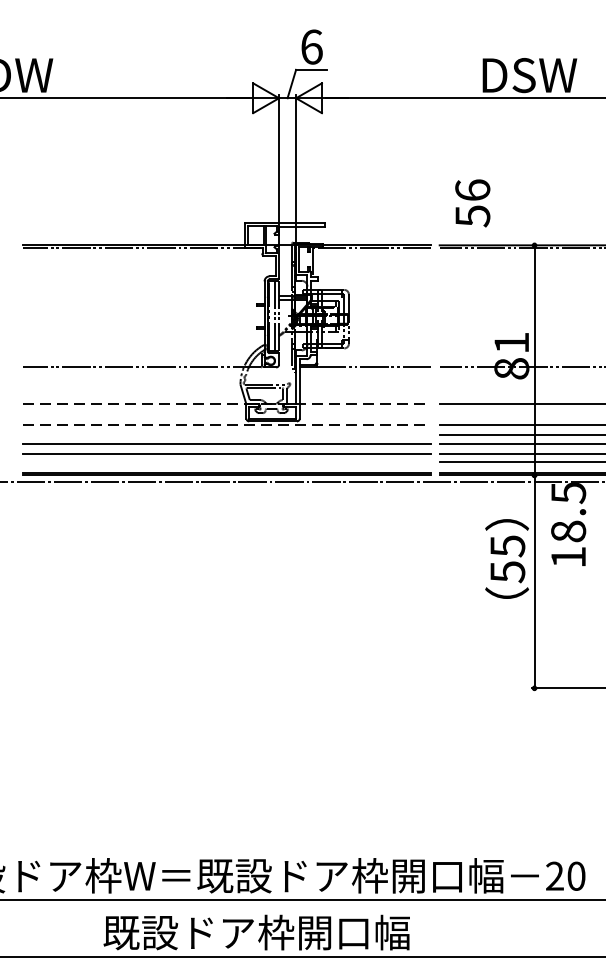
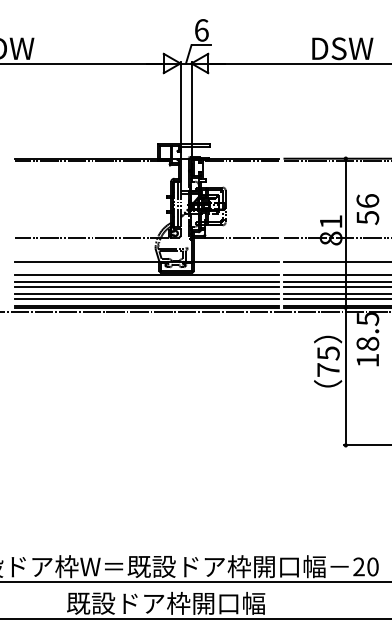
text: (472, 203) -> (367, 209), moved
line: (228, 404) -> (147, 261), dashed -> solid
line: (228, 425) -> (147, 275), dashed -> solid
line: (226, 435) -> (146, 281), added
line: (226, 462) -> (146, 299), added
text: (507, 572) -> (328, 370), 55 -> 75

